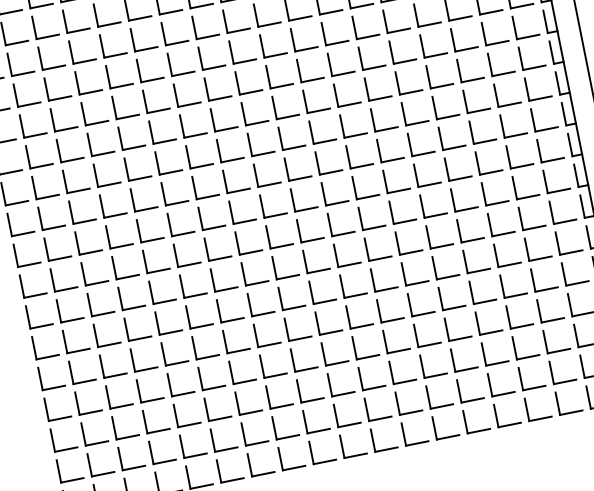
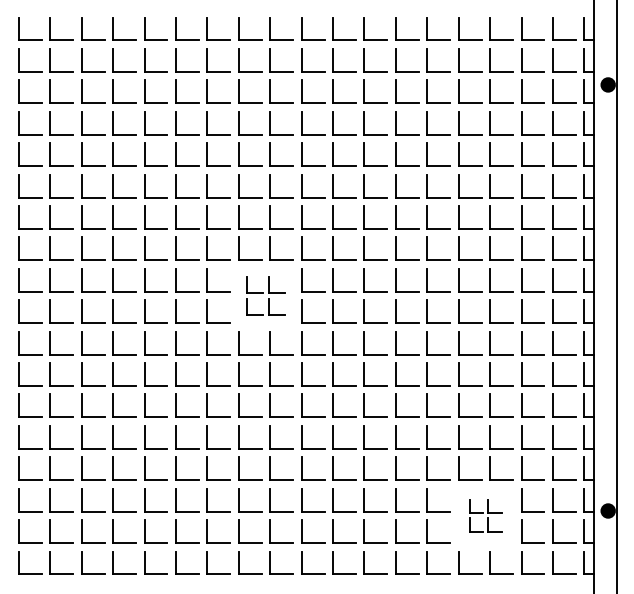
part: (254, 191) -> (265, 295), size x0.7
part: (513, 364) -> (485, 515), size x0.6

